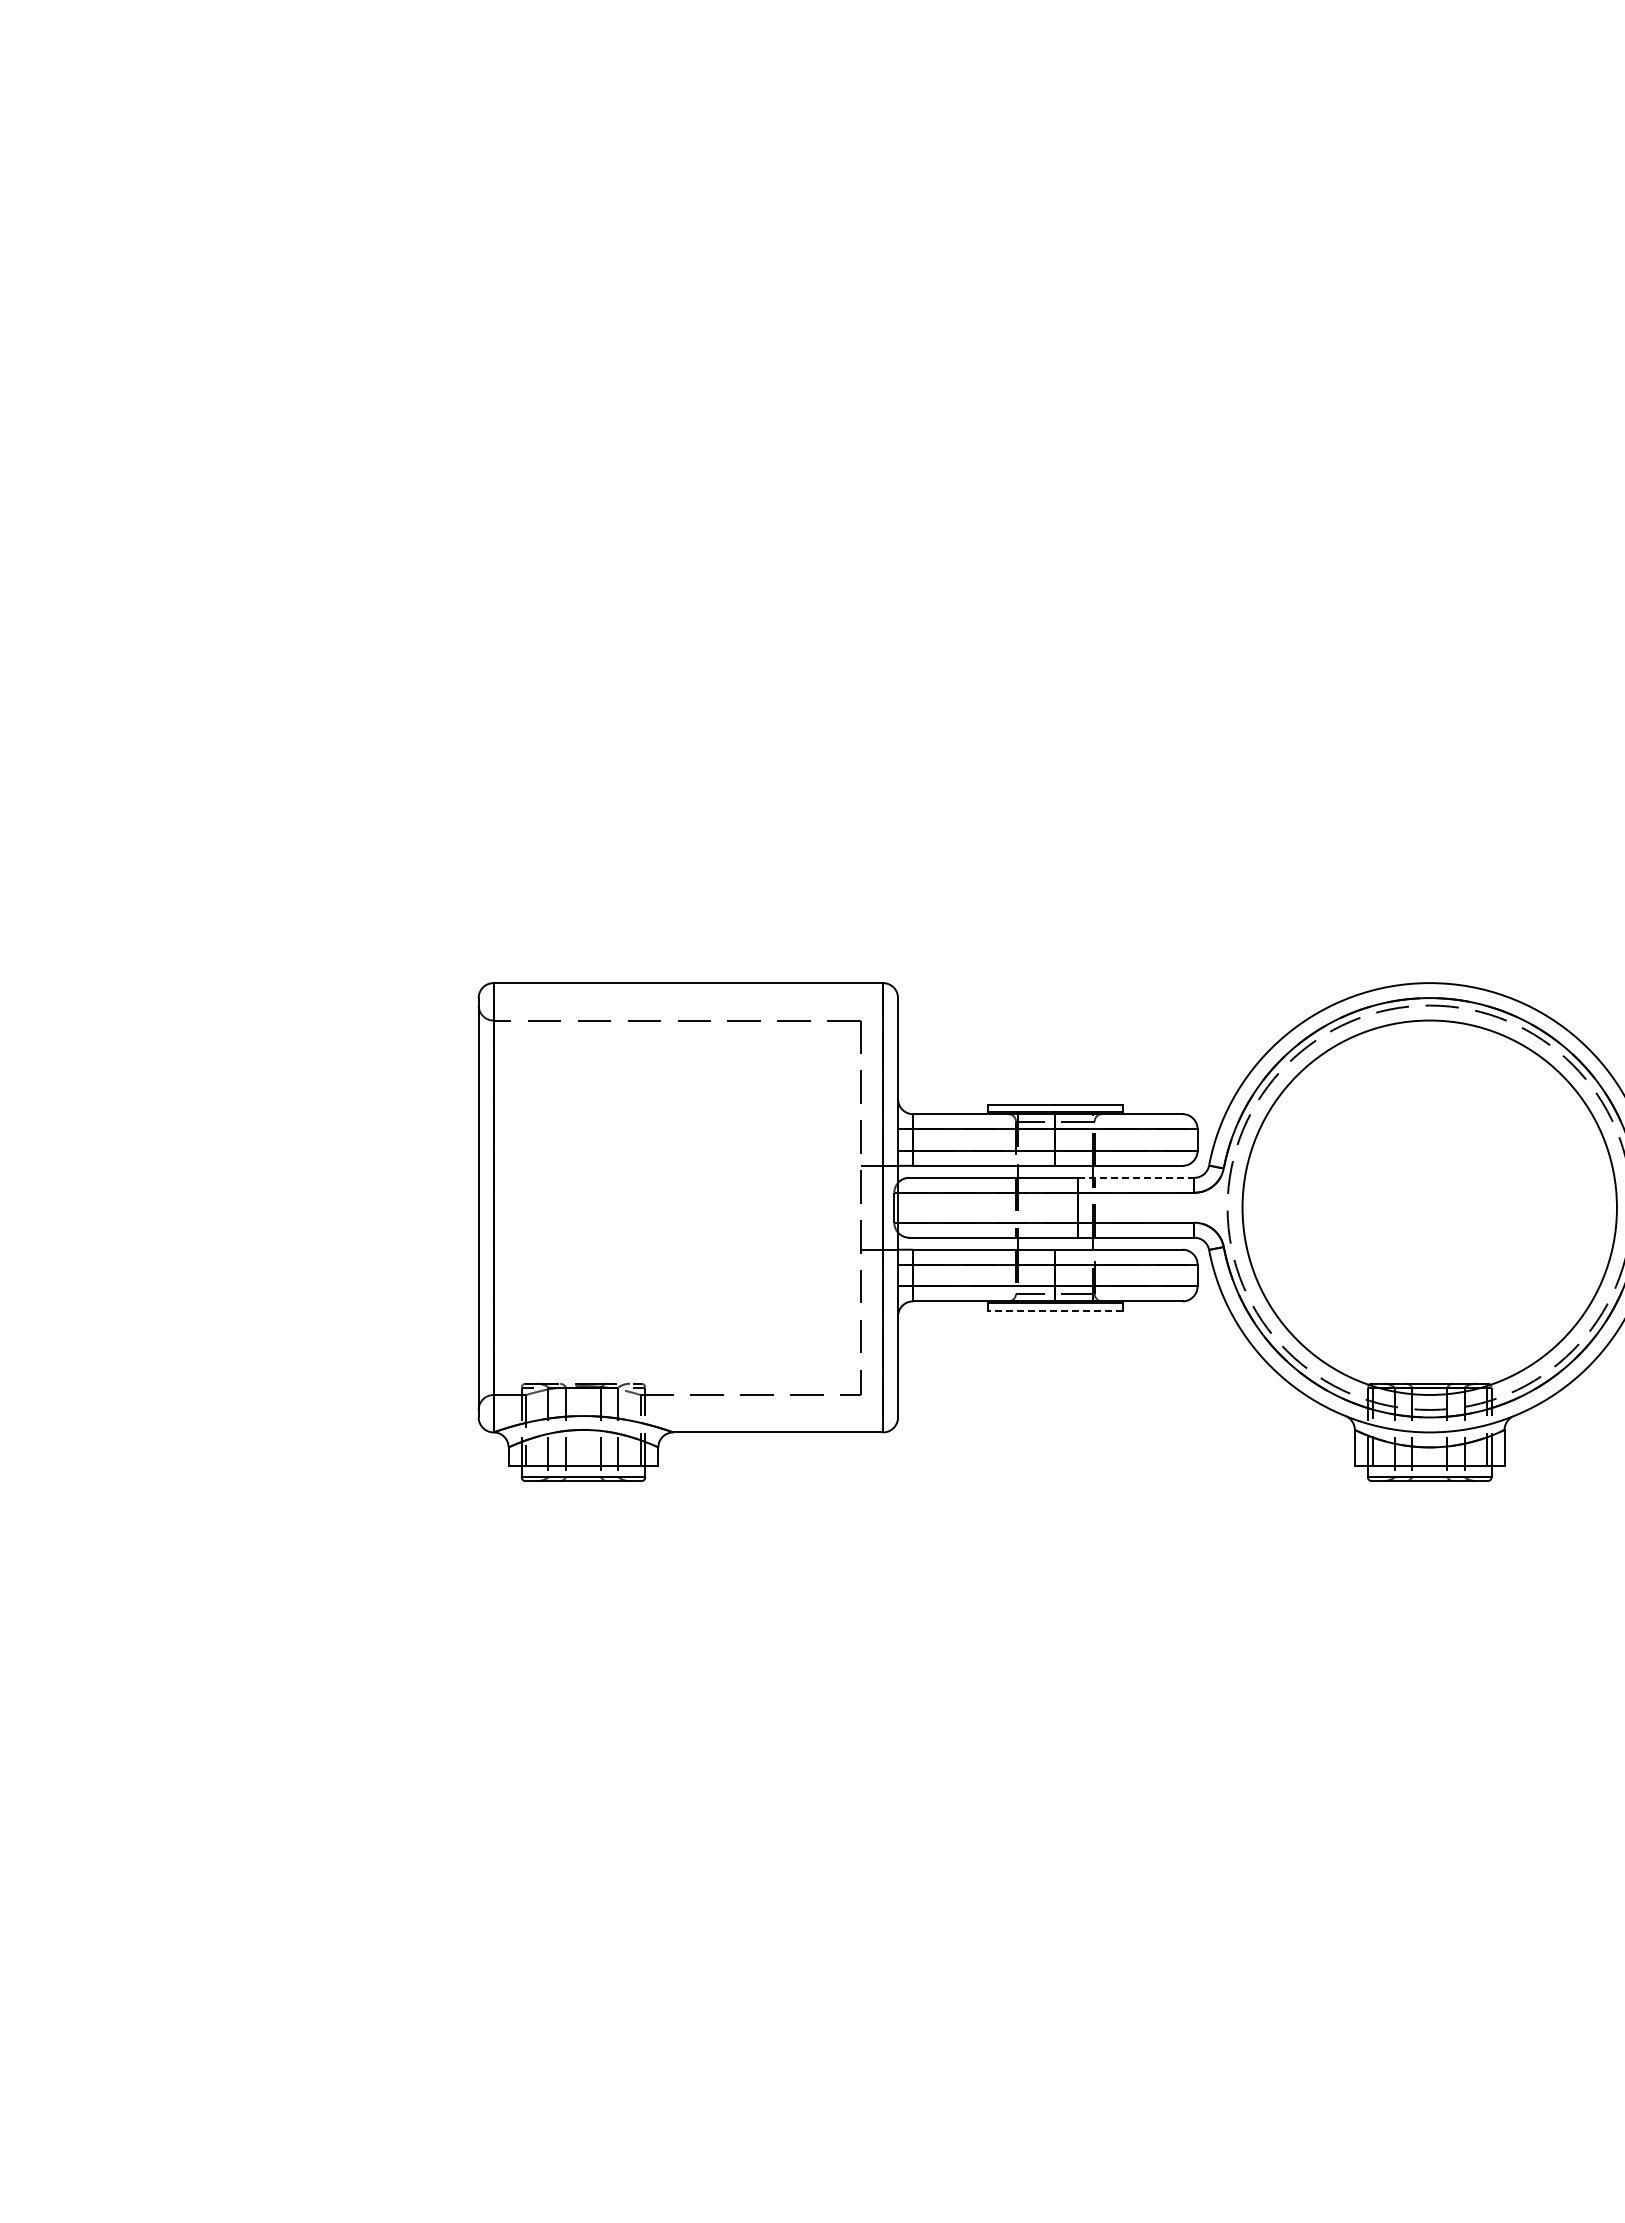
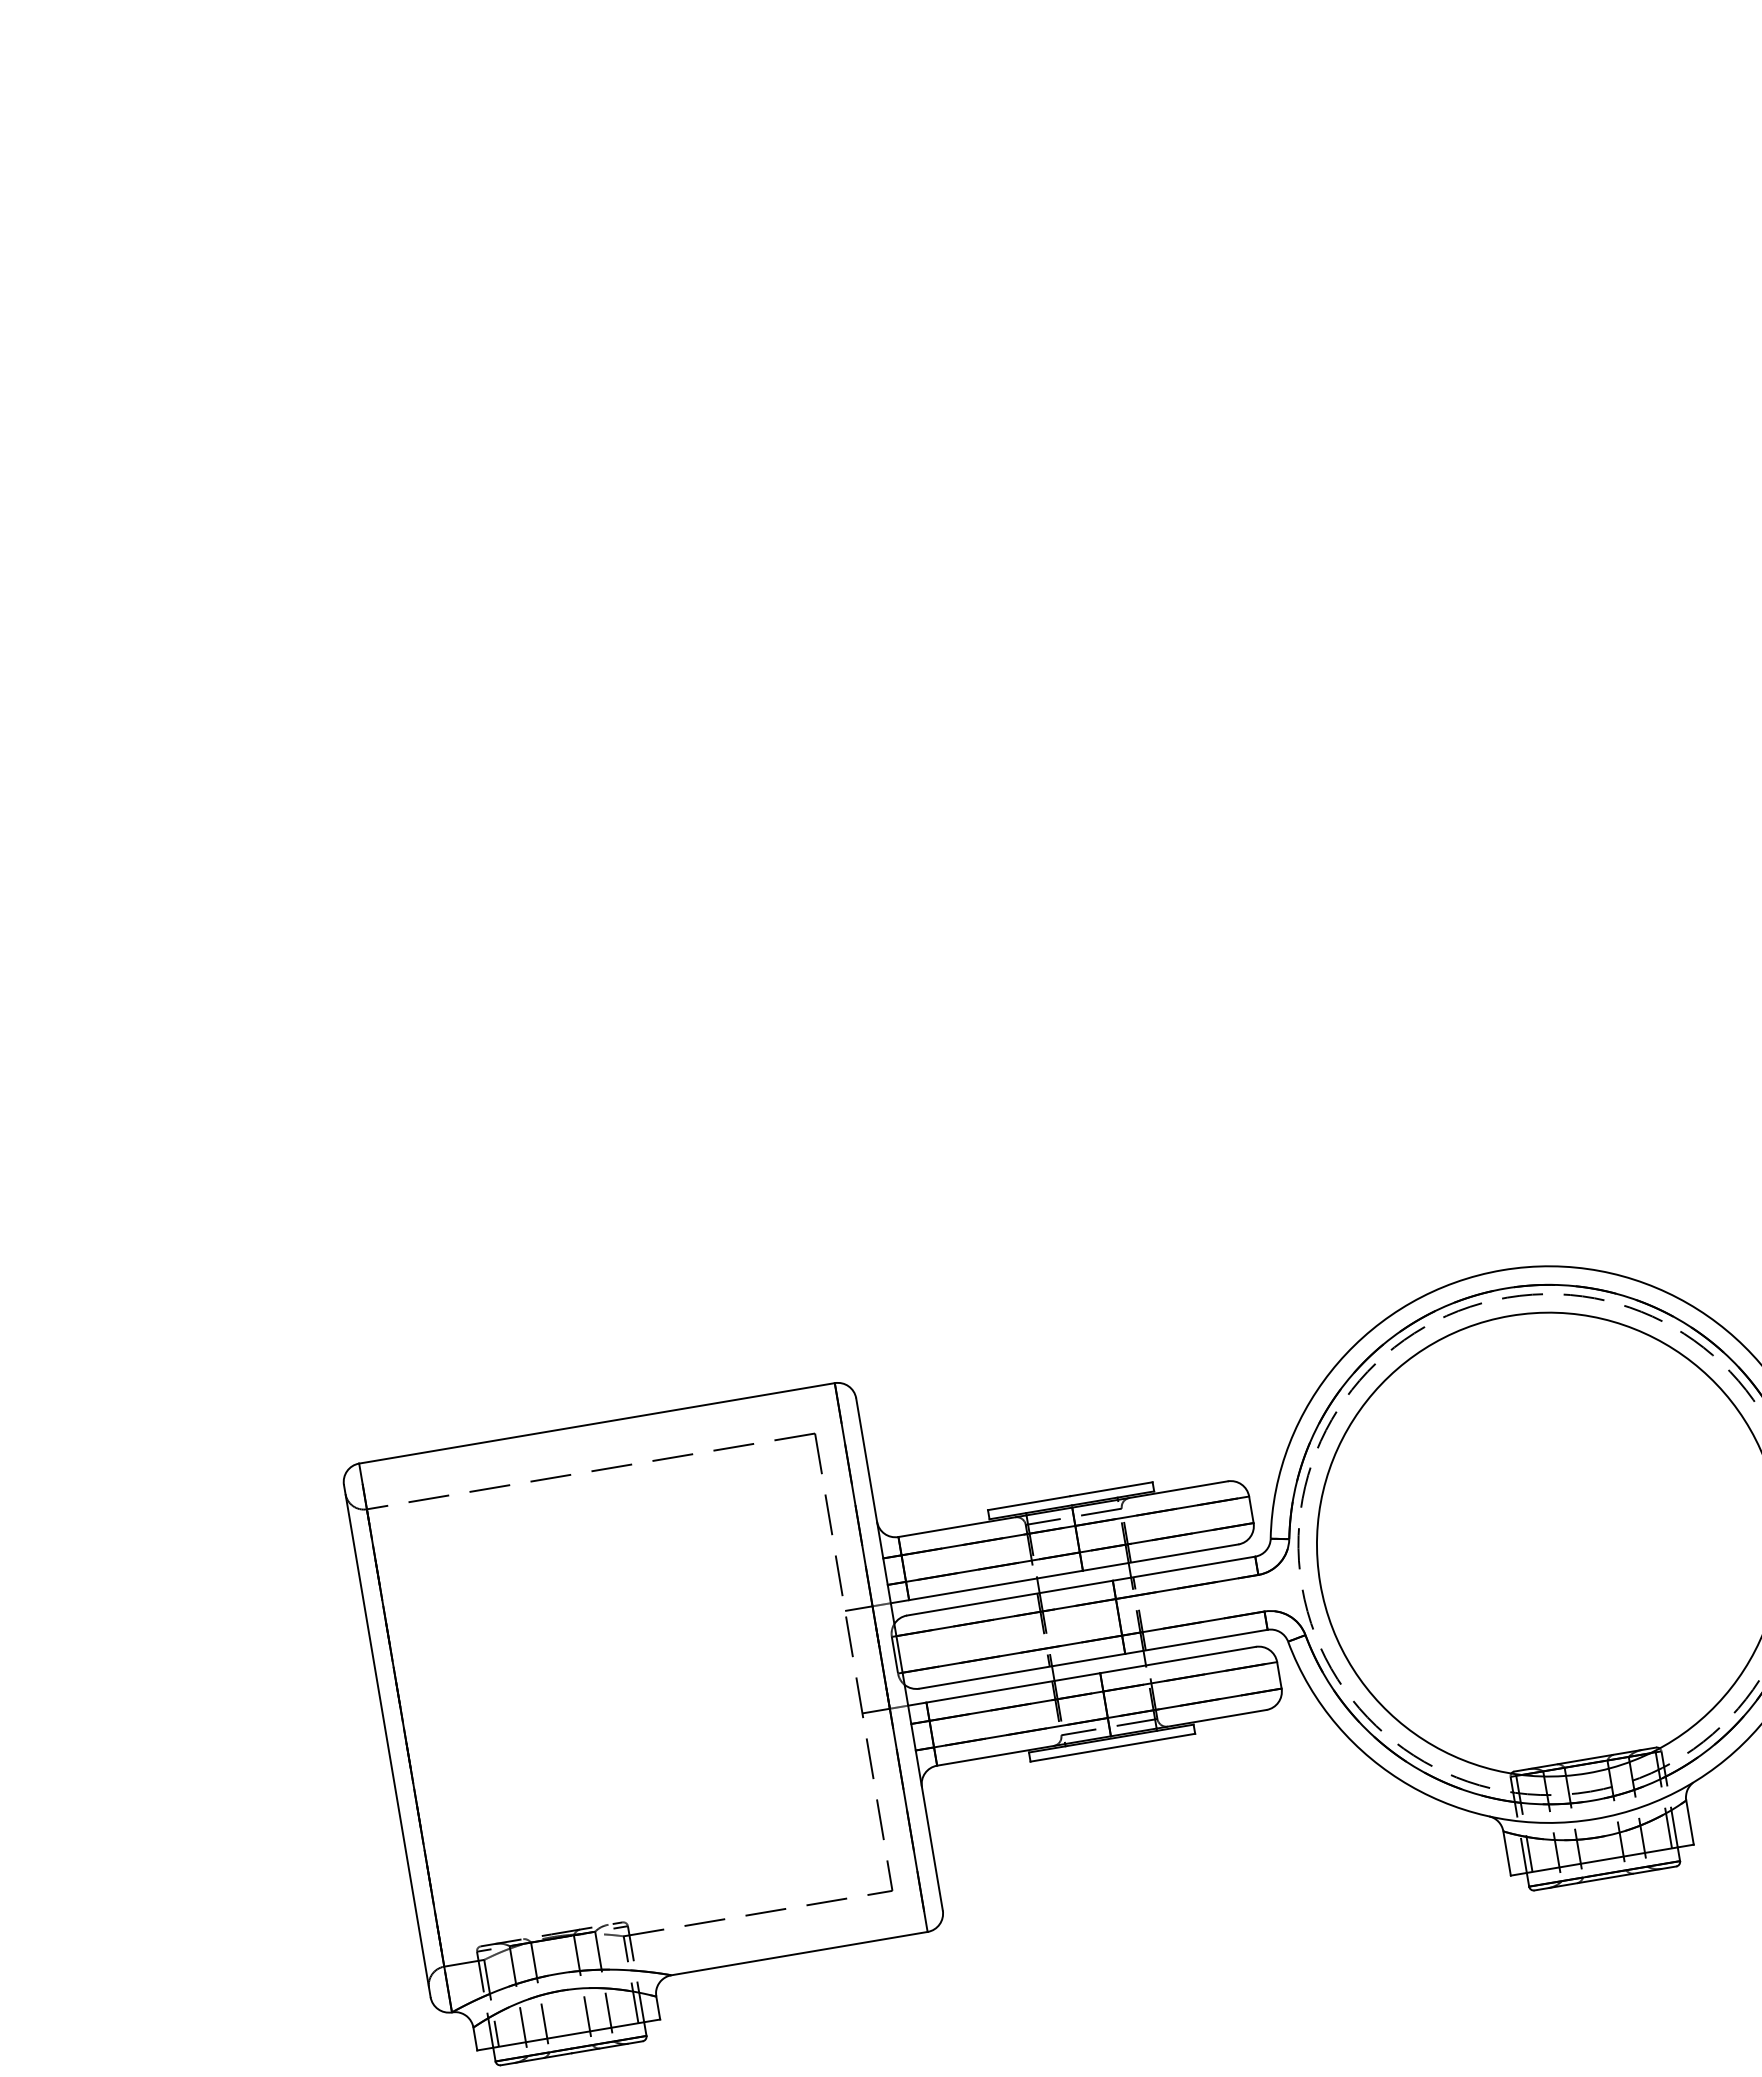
line: (1136, 1177) -> (1184, 1568), dashed -> solid
line: (1054, 1310) -> (1111, 1747), dashed -> solid

